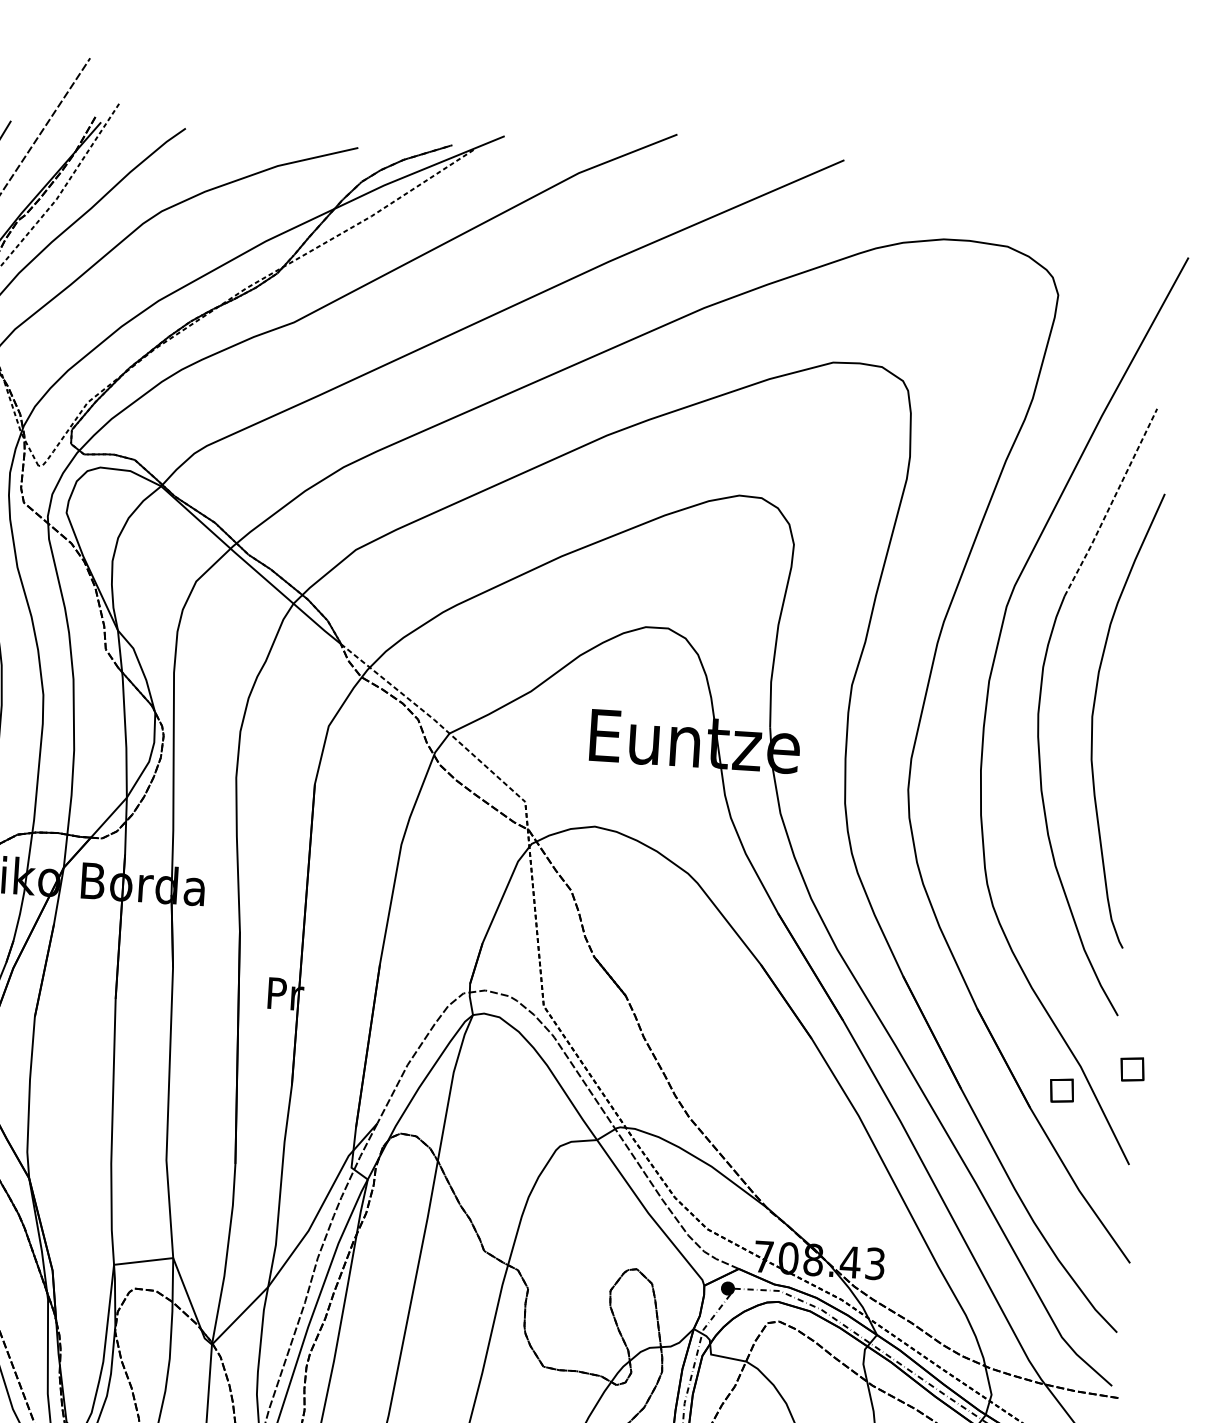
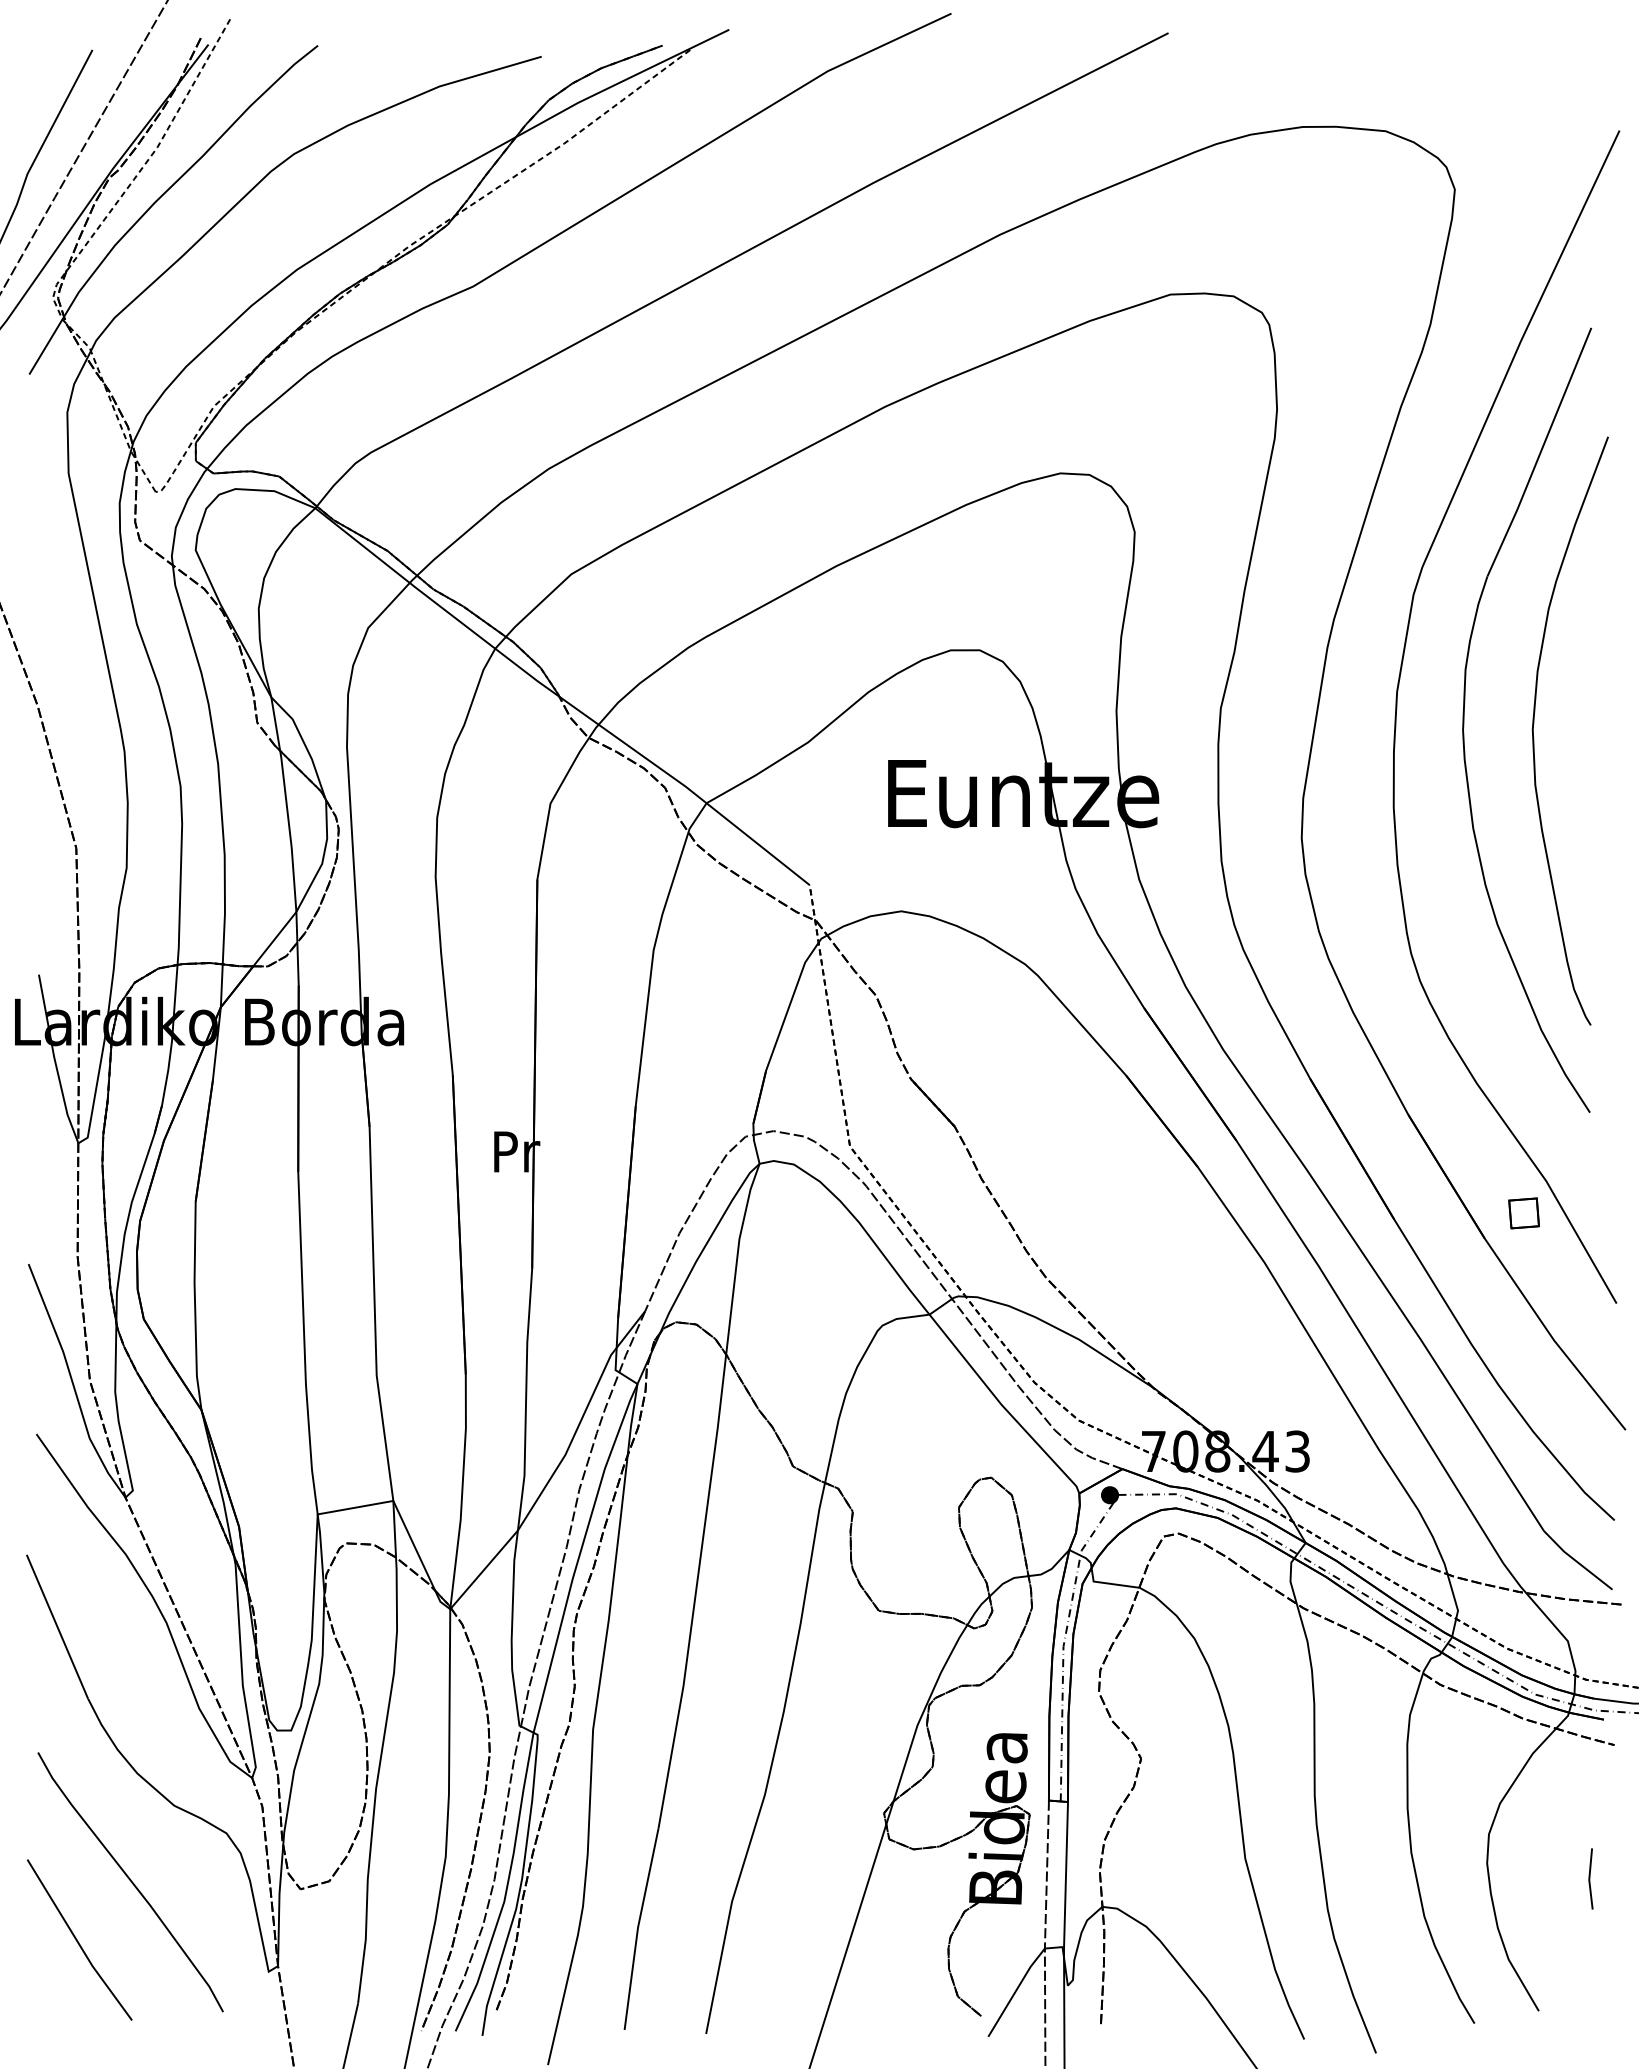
line: (1111, 503) -> (1540, 453), dashed -> solid
line: (434, 720) -> (686, 787), dashed -> solid
part: (1132, 1069) -> (1612, 1180), removed

